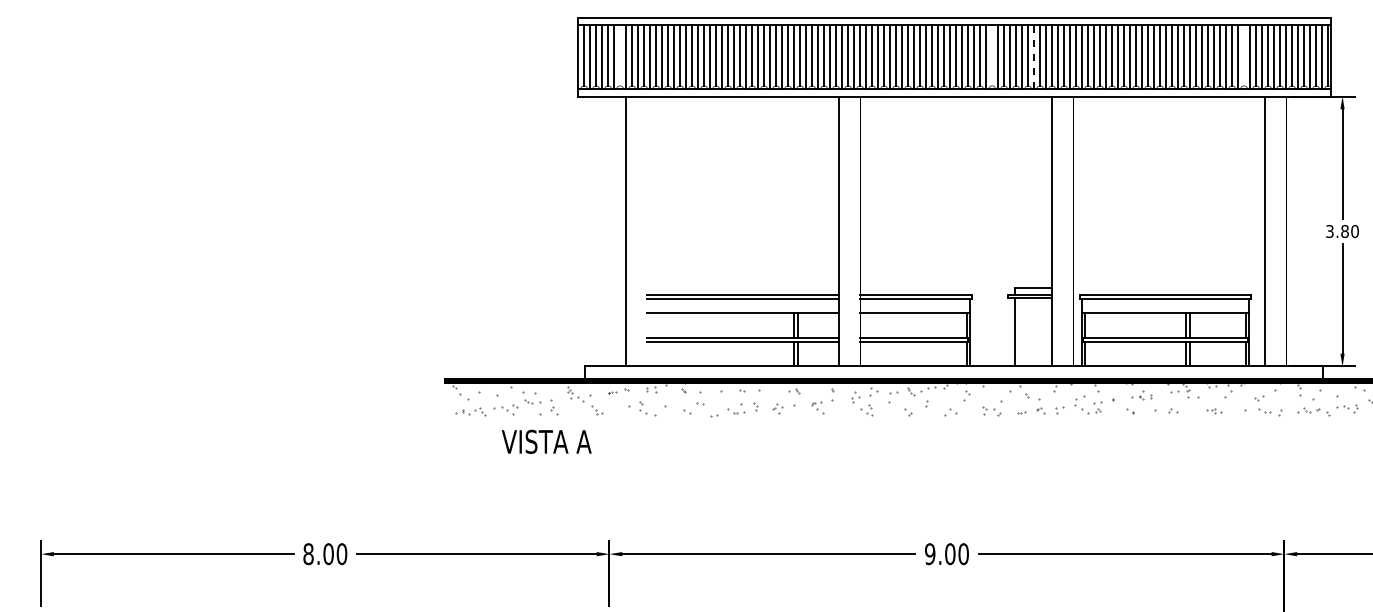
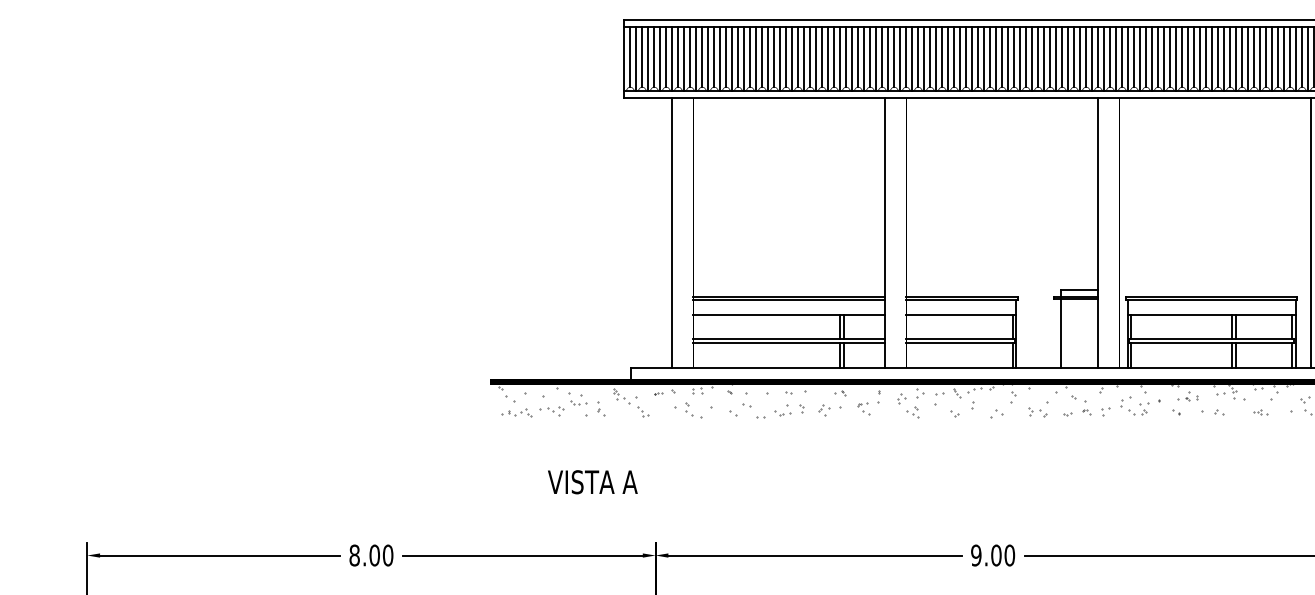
line: (620, 55) -> (666, 56), added
line: (992, 55) -> (1038, 56), added
line: (1244, 55) -> (1290, 56), added
line: (1034, 57) -> (1080, 58), dashed -> solid
text: (546, 441) -> (592, 481), moved

